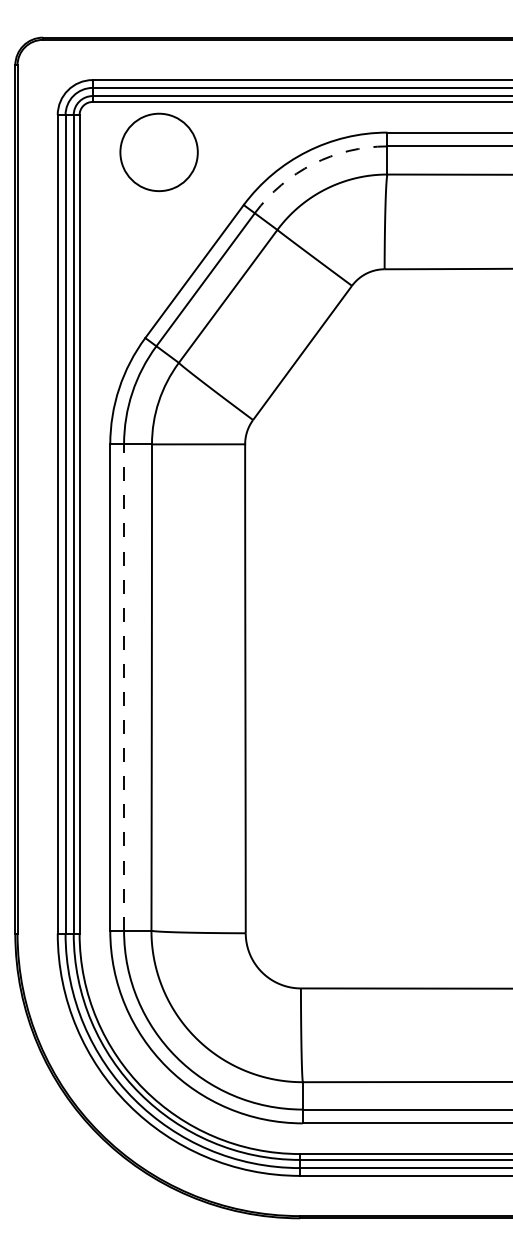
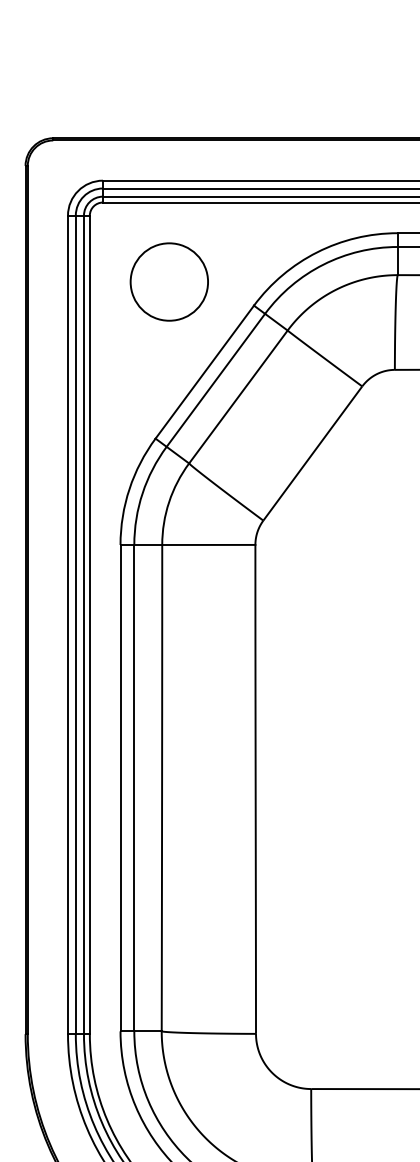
circle: (158, 151) -> (168, 281), moved
arc: (313, 164) -> (323, 265), dashed -> solid
line: (124, 687) -> (134, 788), dashed -> solid

